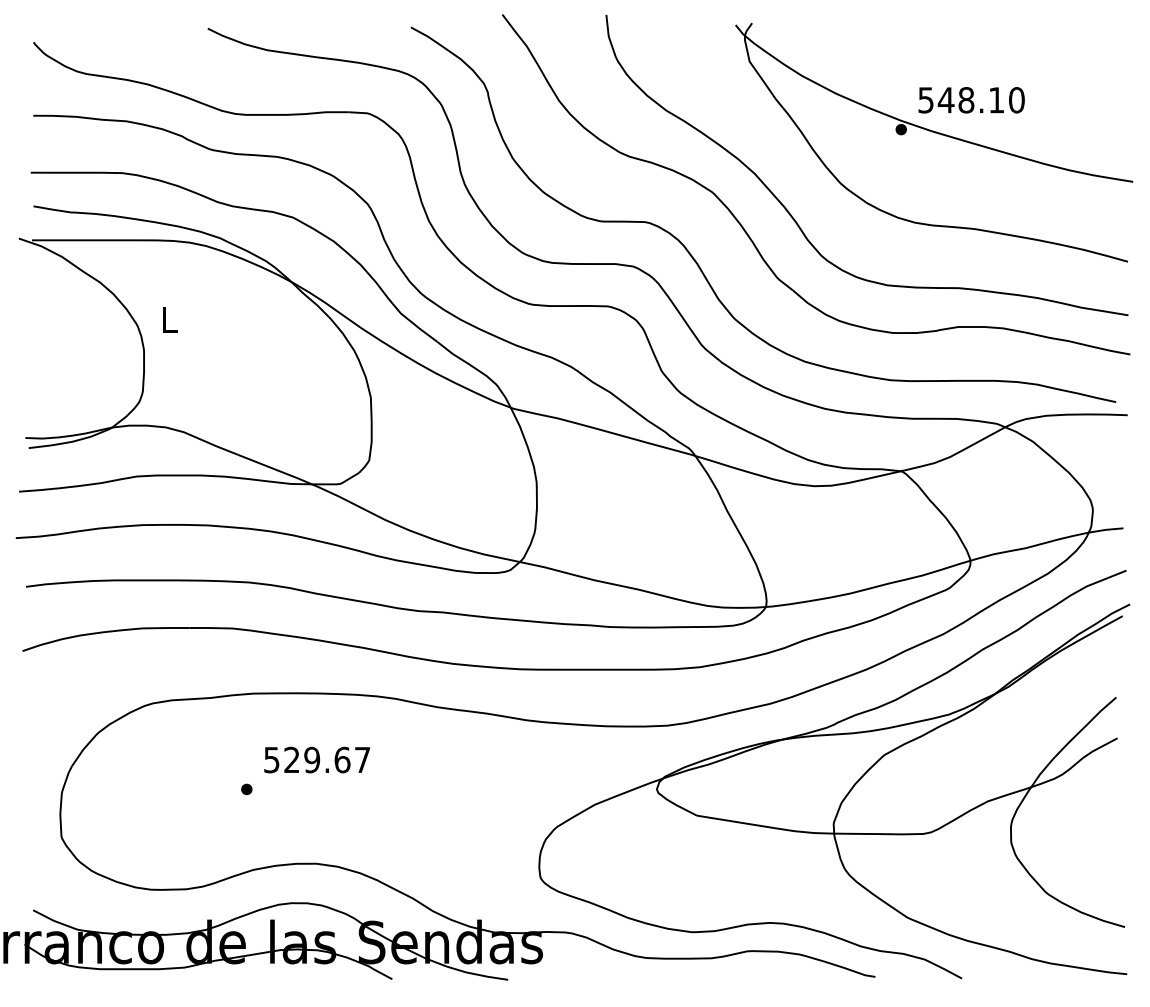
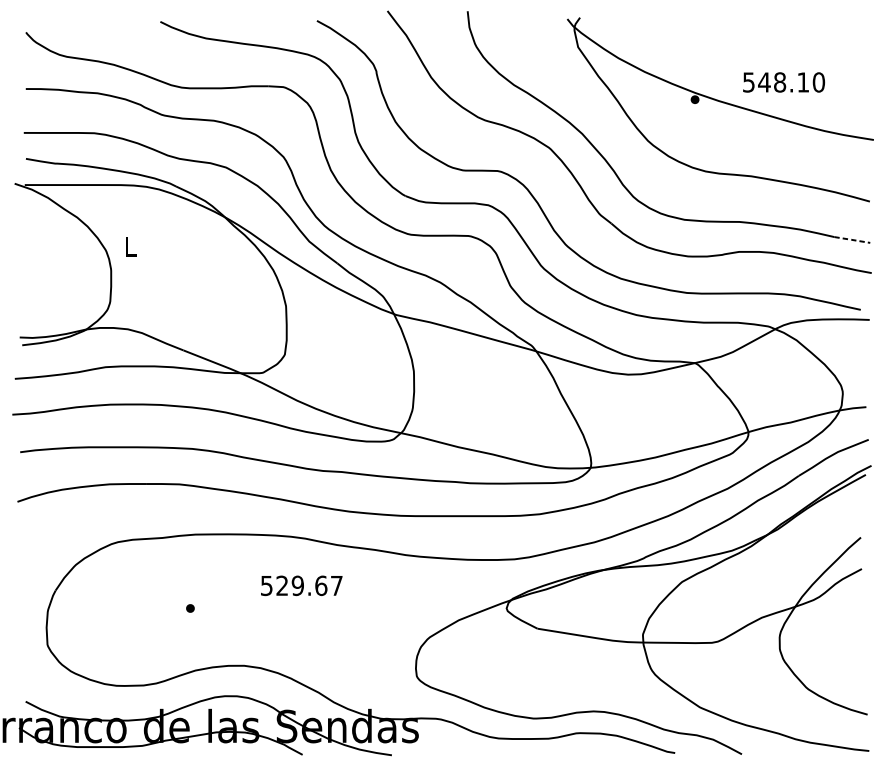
text: (971, 100) -> (783, 82), moved
line: (1105, 311) -> (852, 239), solid -> dashed
text: (316, 759) -> (301, 585), moved

